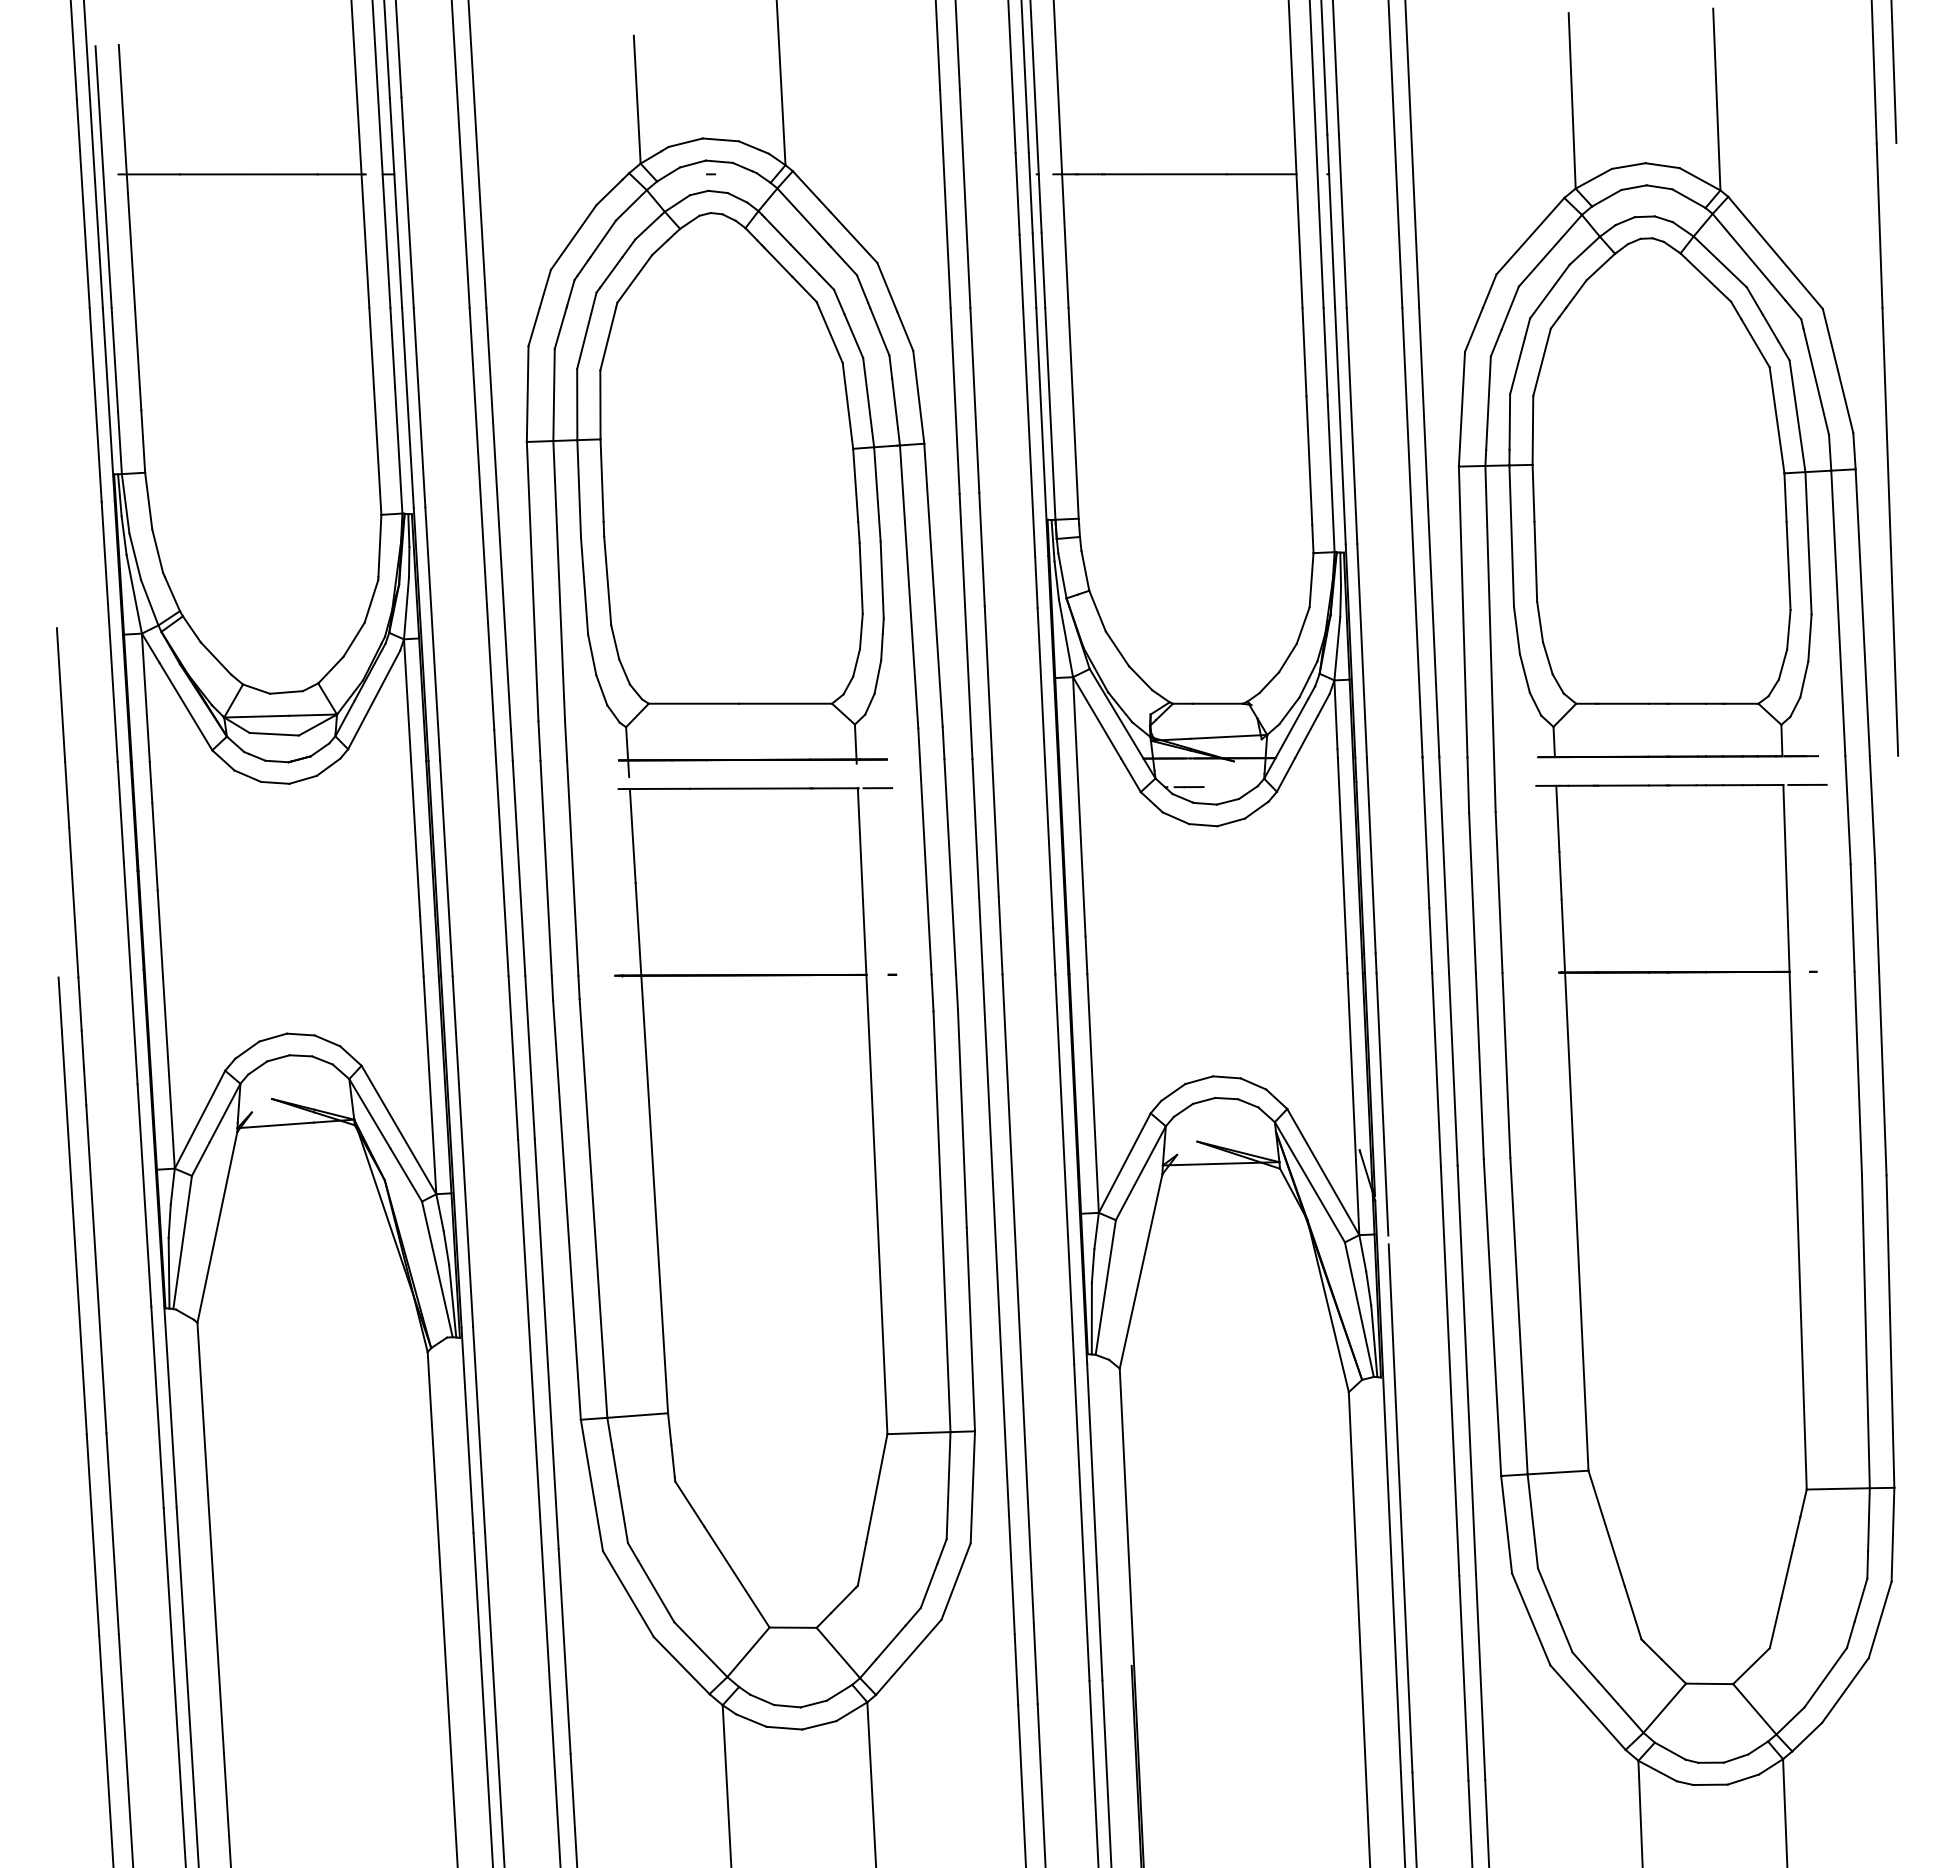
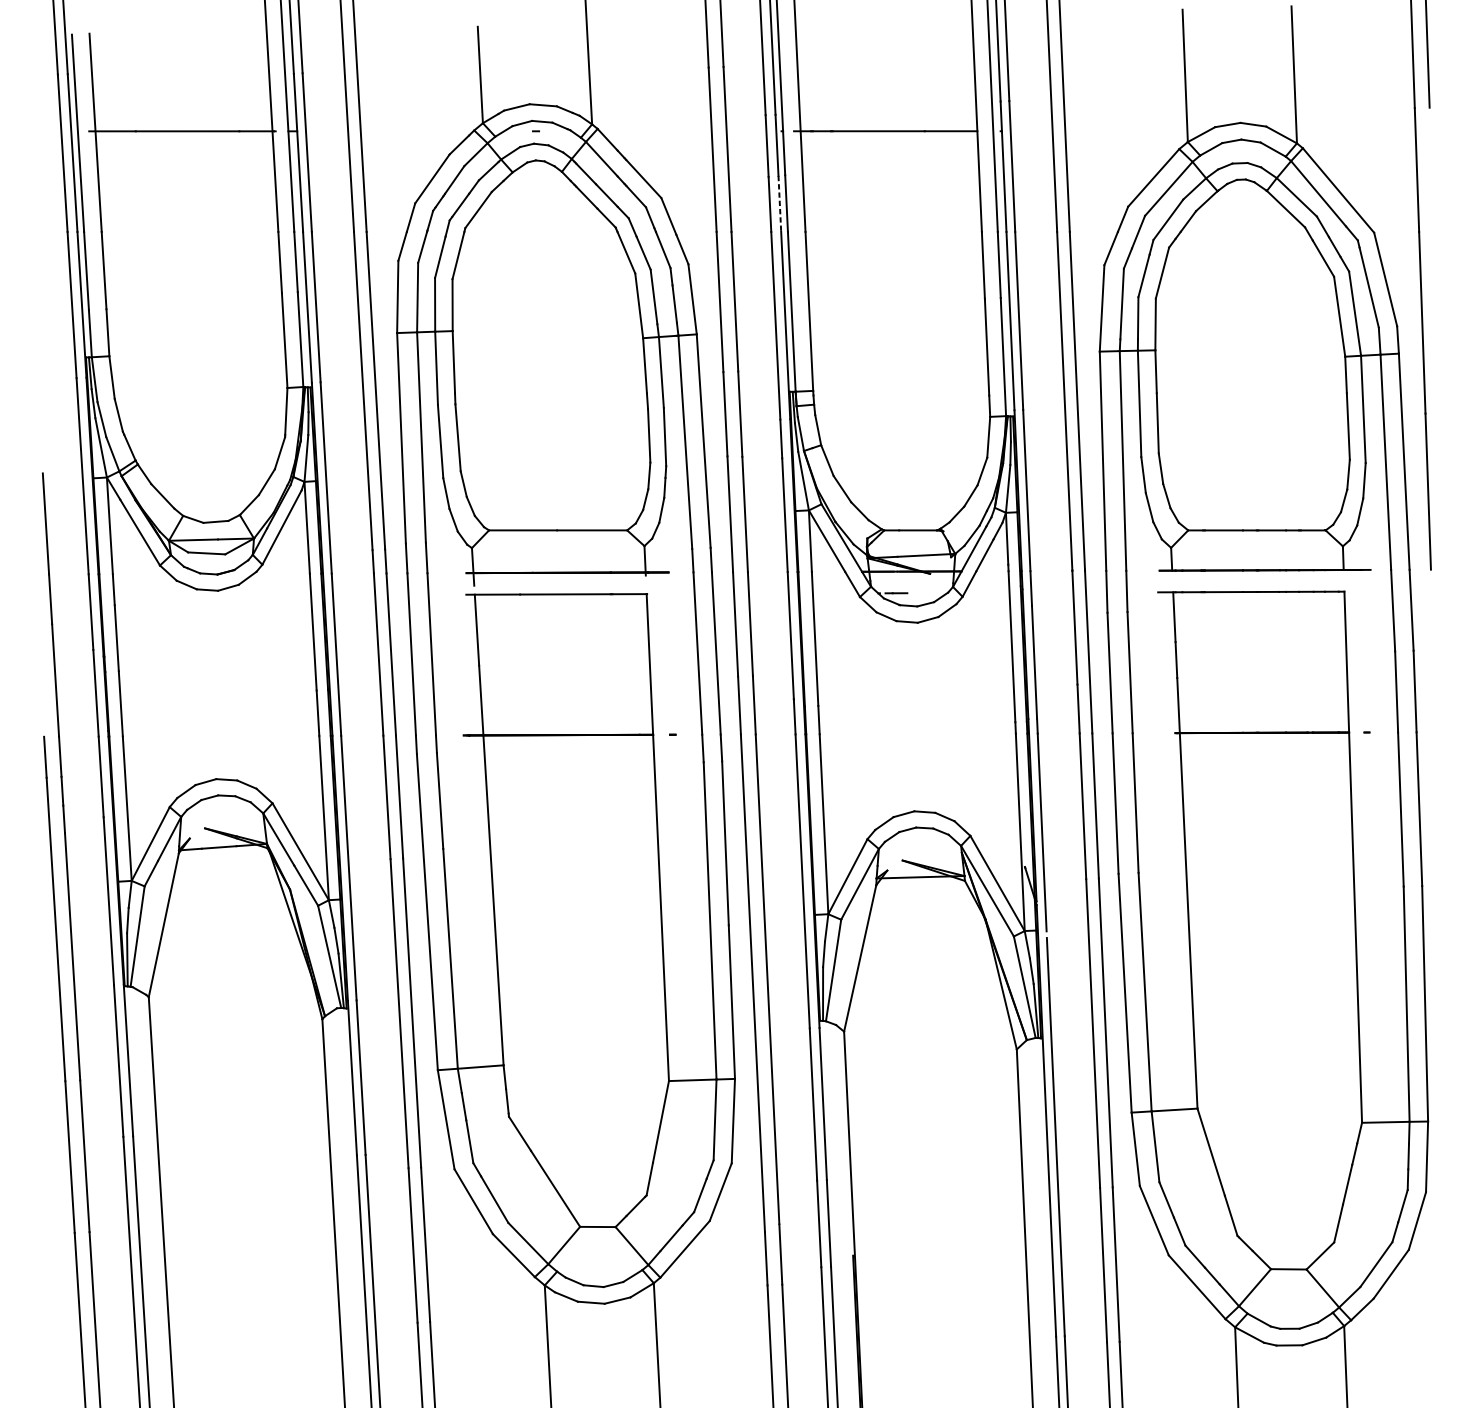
line: (1034, 271) -> (779, 204), solid -> dashed
line: (1807, 784) -> (1362, 591), removed
line: (877, 788) -> (661, 594), removed

